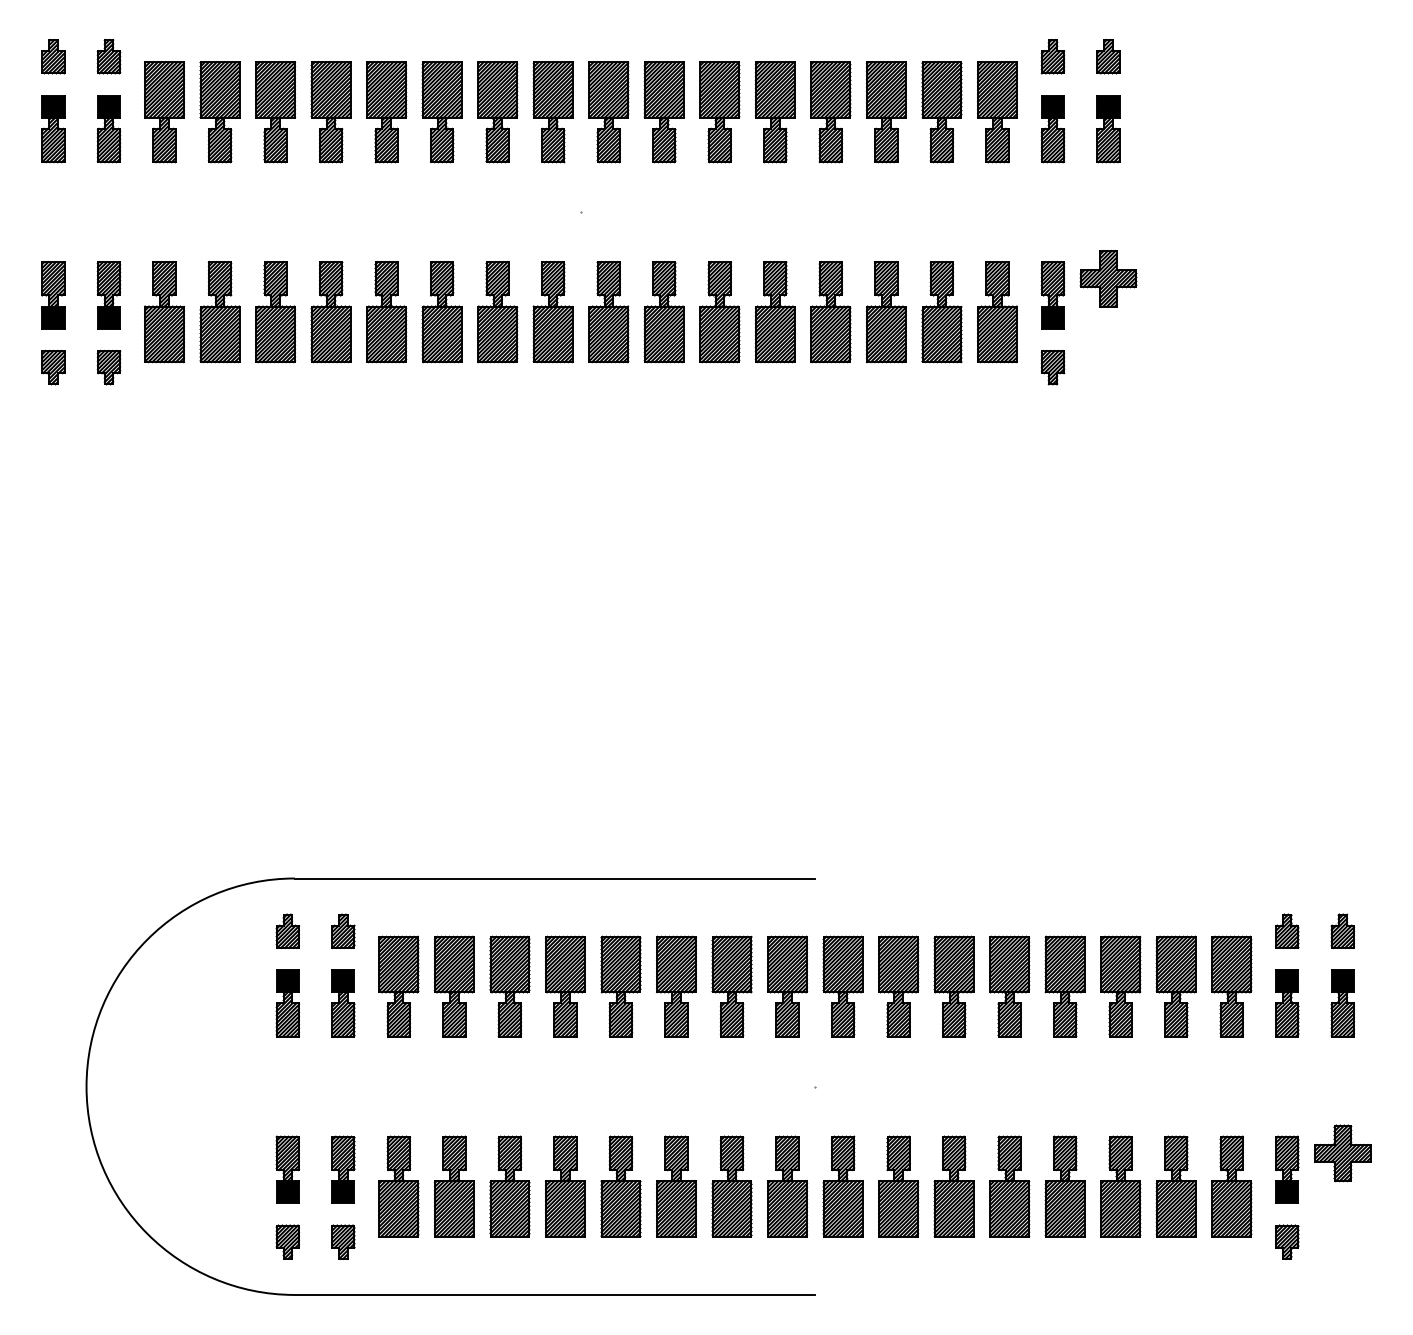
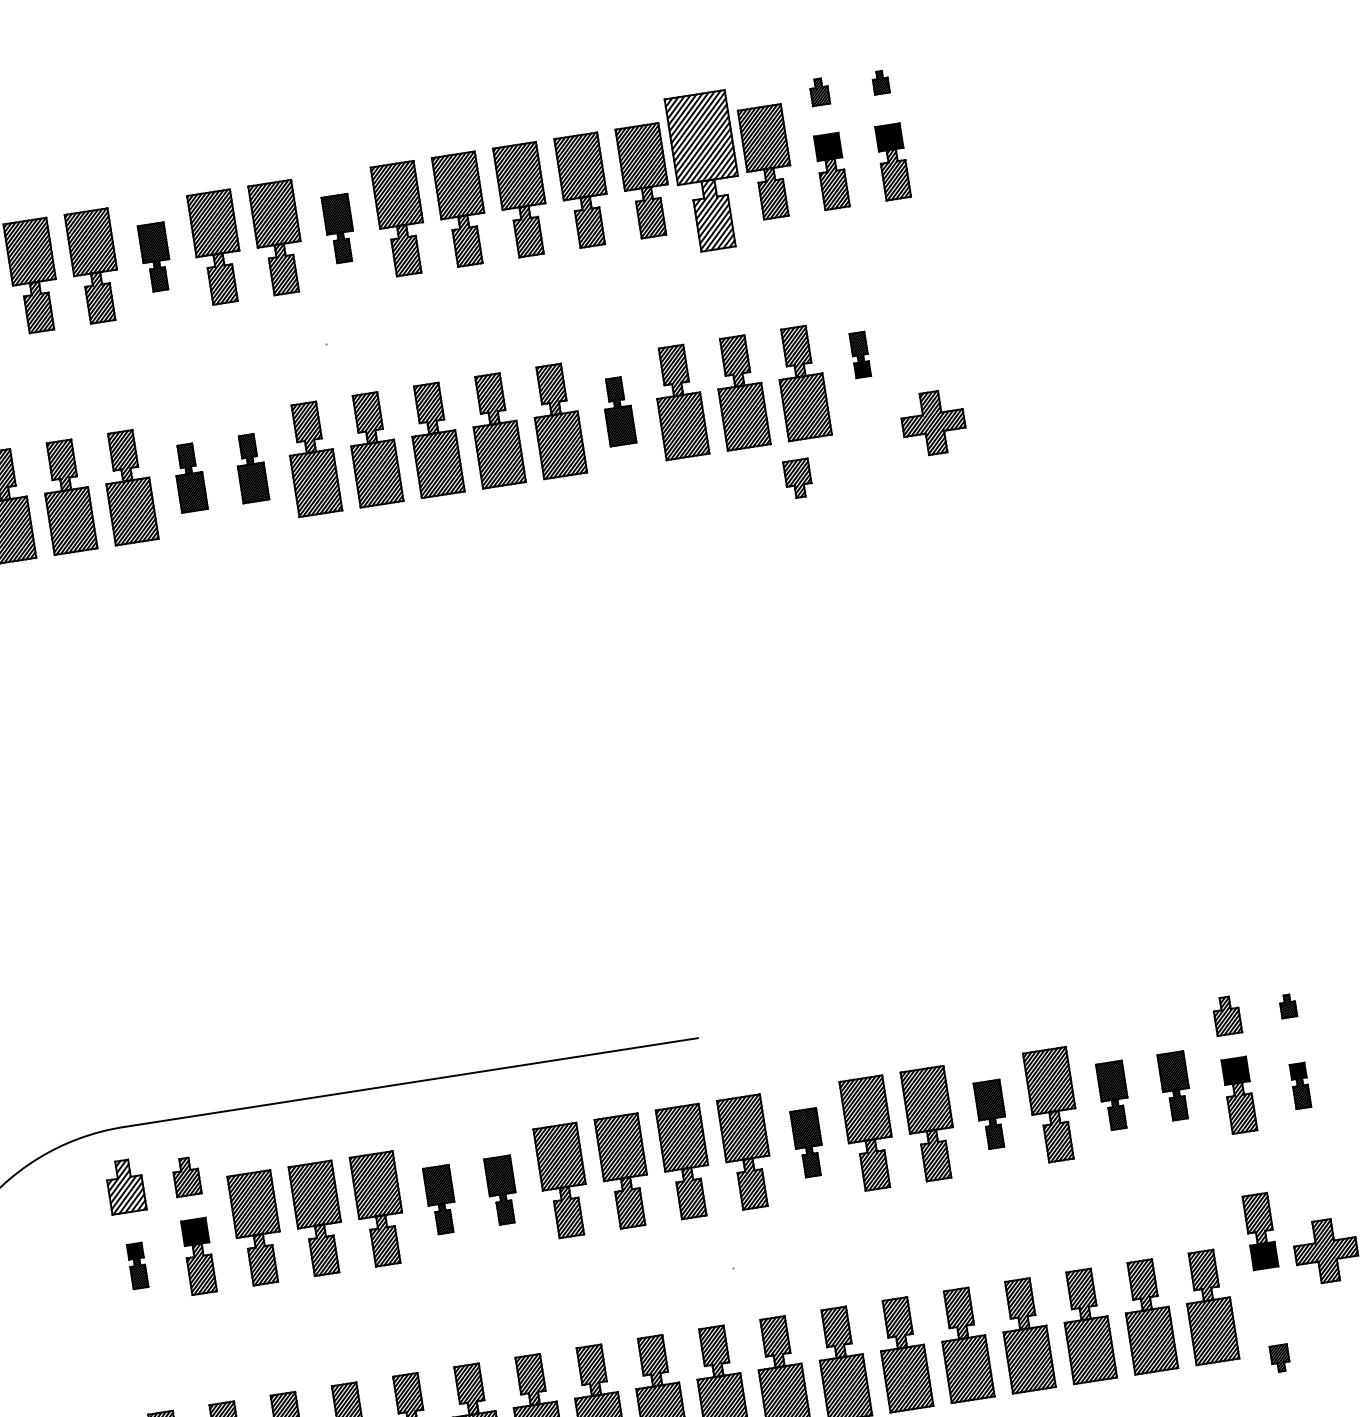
part: (1052, 56) -> (819, 91), size x0.7
part: (1108, 56) -> (880, 82), size x0.6
part: (441, 112) -> (155, 257), size x0.6
part: (608, 112) -> (339, 229), size x0.6
part: (941, 112) -> (706, 172), size x1.4
part: (1108, 278) -> (933, 422), moved
part: (1052, 295) -> (859, 355), size x0.6
part: (441, 312) -> (189, 478), size x0.6
part: (497, 312) -> (251, 468), size x0.6
part: (830, 312) -> (618, 411), size x0.6
part: (1052, 367) -> (797, 478), moved
part: (287, 930) -> (124, 1185), size x1.4
part: (1342, 930) -> (1287, 1005), size x0.6
part: (565, 986) -> (440, 1199), size x0.6
part: (620, 986) -> (501, 1190), size x0.6
part: (898, 986) -> (807, 1143), size x0.6
part: (1064, 986) -> (990, 1114), size x0.6
part: (1175, 986) -> (1113, 1095), size x0.6
part: (1231, 986) -> (1174, 1086), size x0.6
part: (287, 1003) -> (137, 1266), size x0.6
part: (1342, 1003) -> (1300, 1085), size x0.6
part: (1287, 1169) -> (1260, 1230), moved
part: (1287, 1241) -> (1280, 1357), size x0.7

